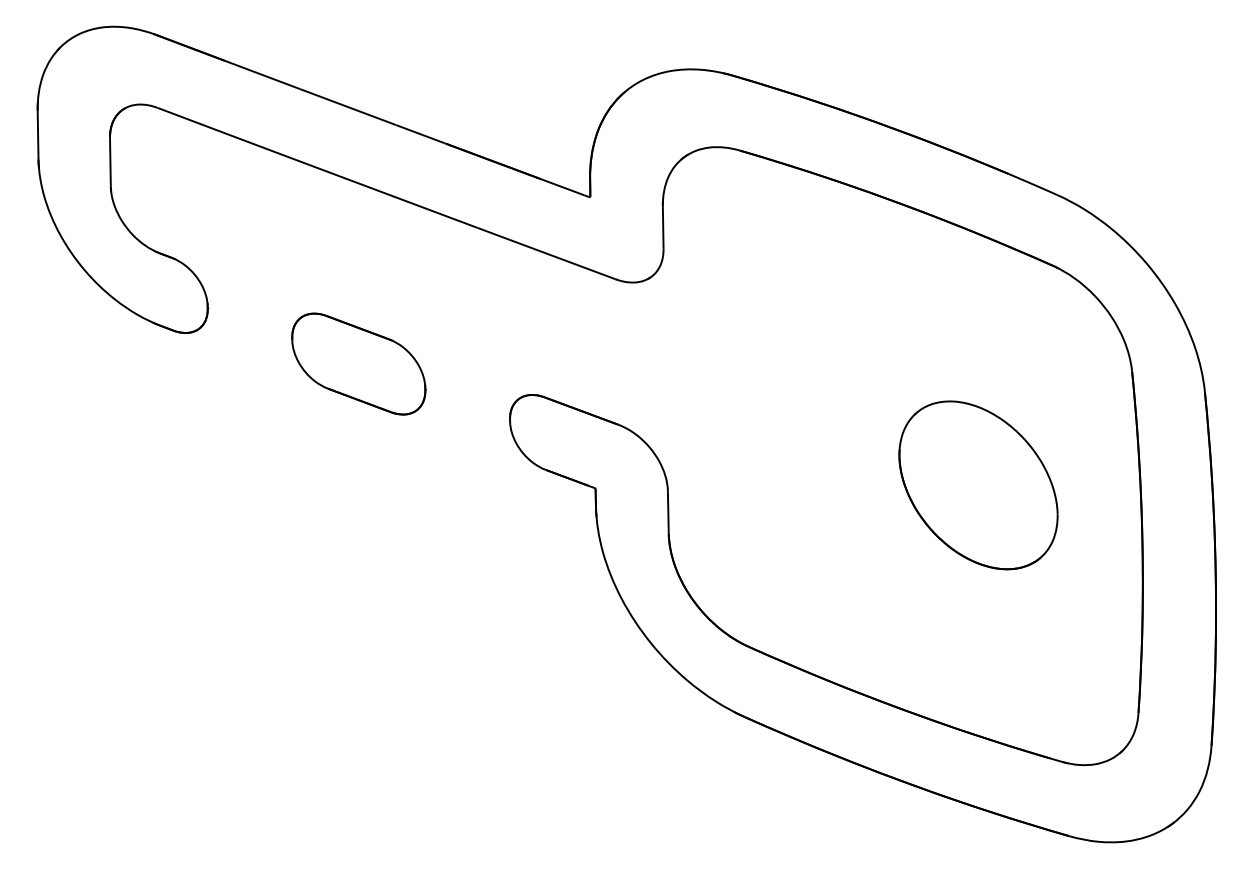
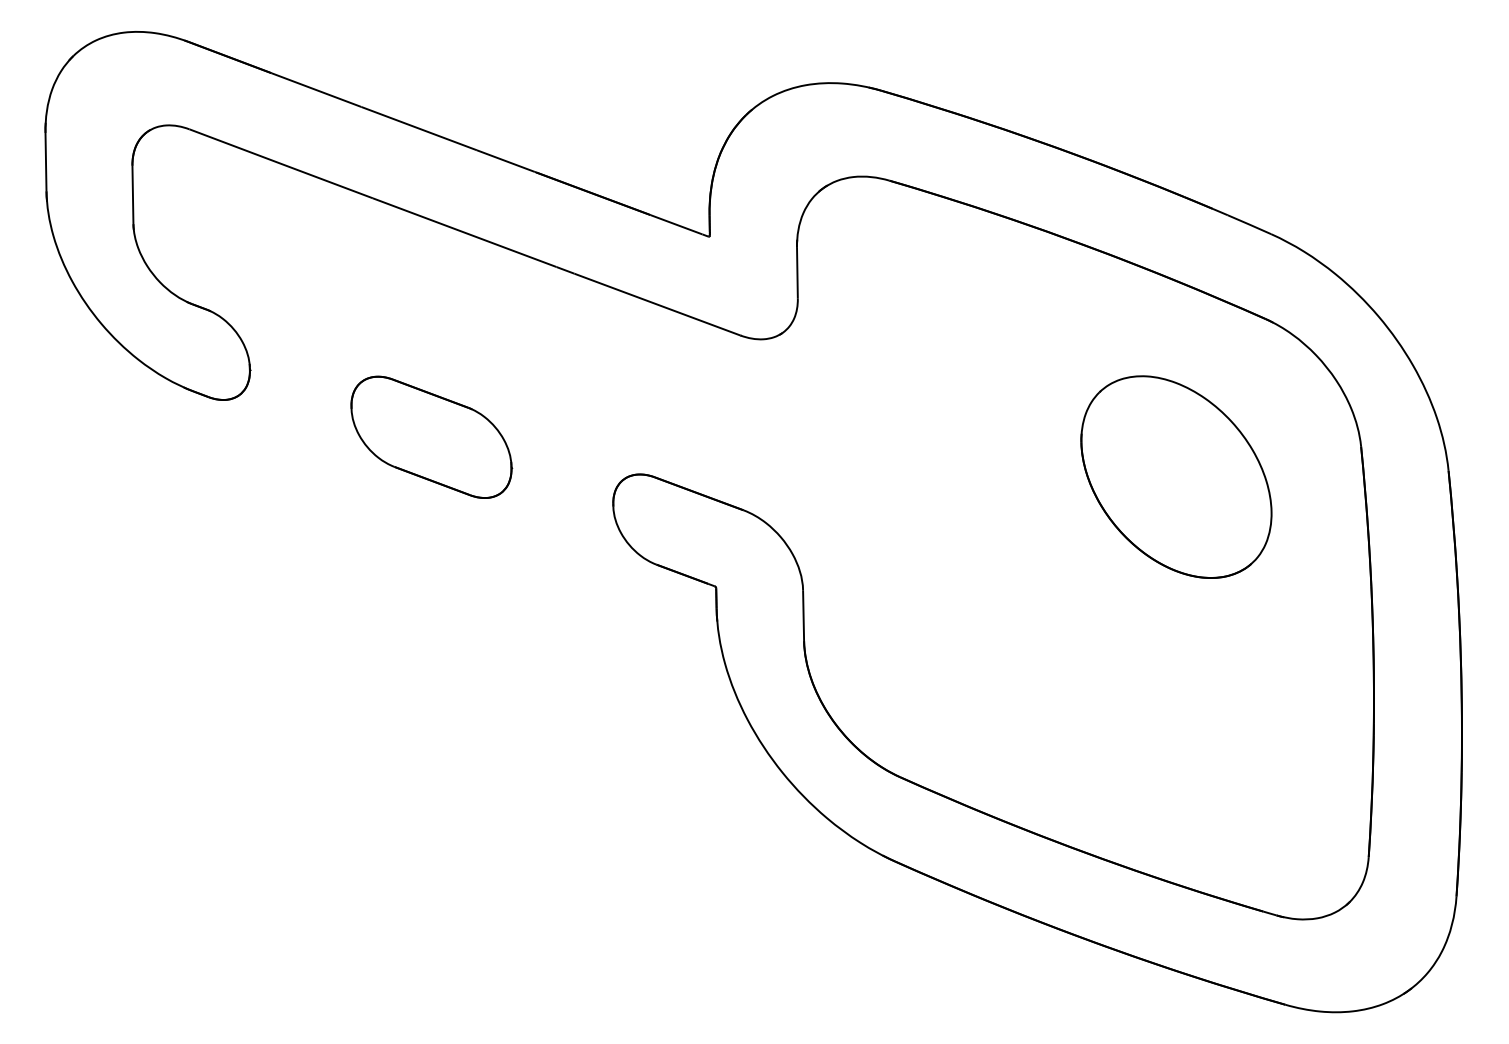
part: (978, 484) -> (1176, 476), moved

